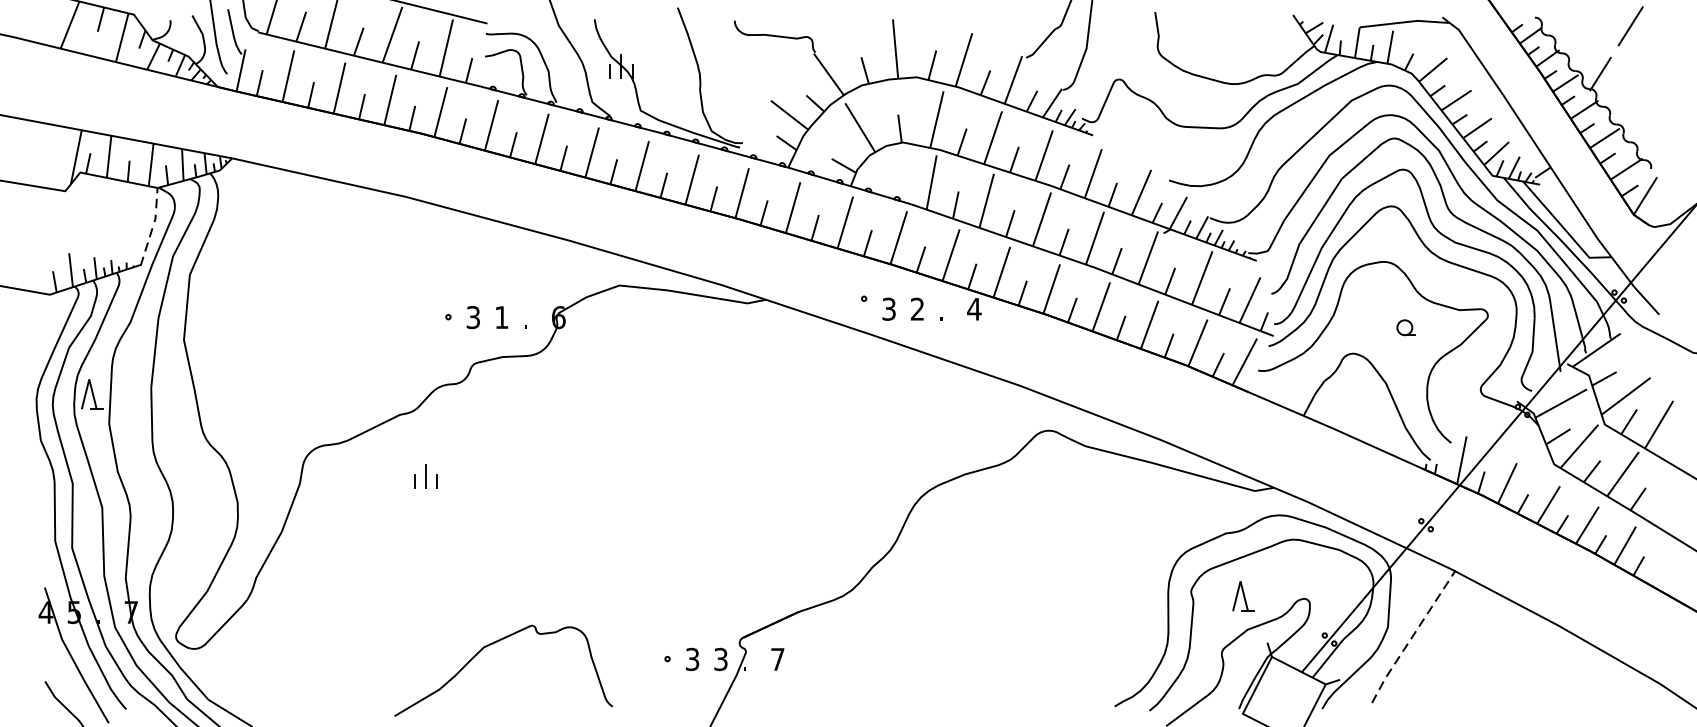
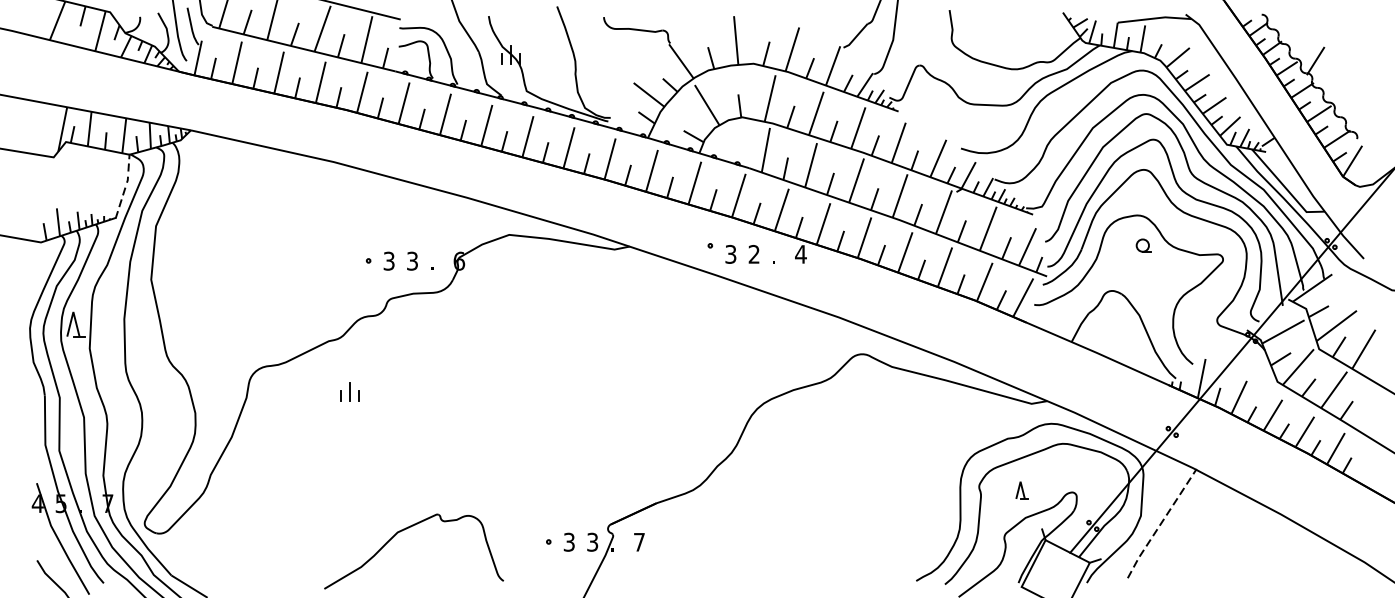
line: (1630, 25) -> (1340, 21), removed
text: (501, 316) -> (412, 260), 1 -> 3
part: (1405, 327) -> (1143, 245), moved
part: (1243, 596) -> (1022, 490), size x0.7

